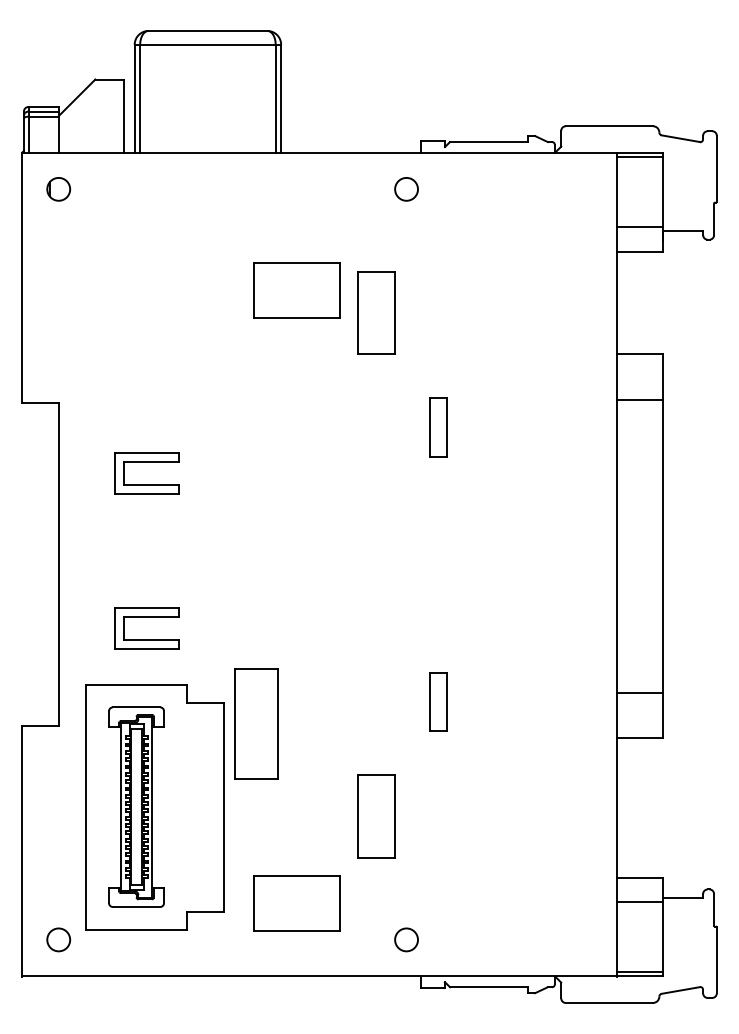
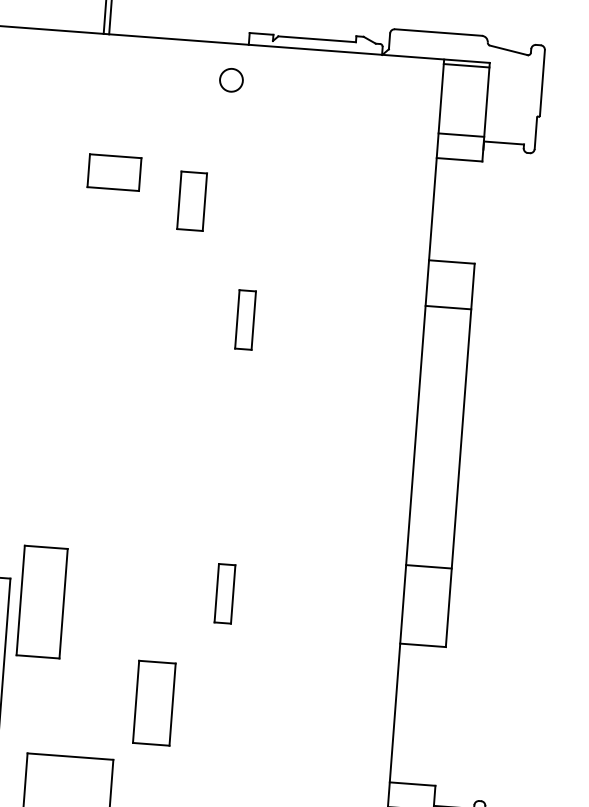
part: (296, 290) -> (114, 172), size x0.6
part: (376, 312) -> (192, 200), size x0.7
line: (639, 692) -> (428, 566), moved

